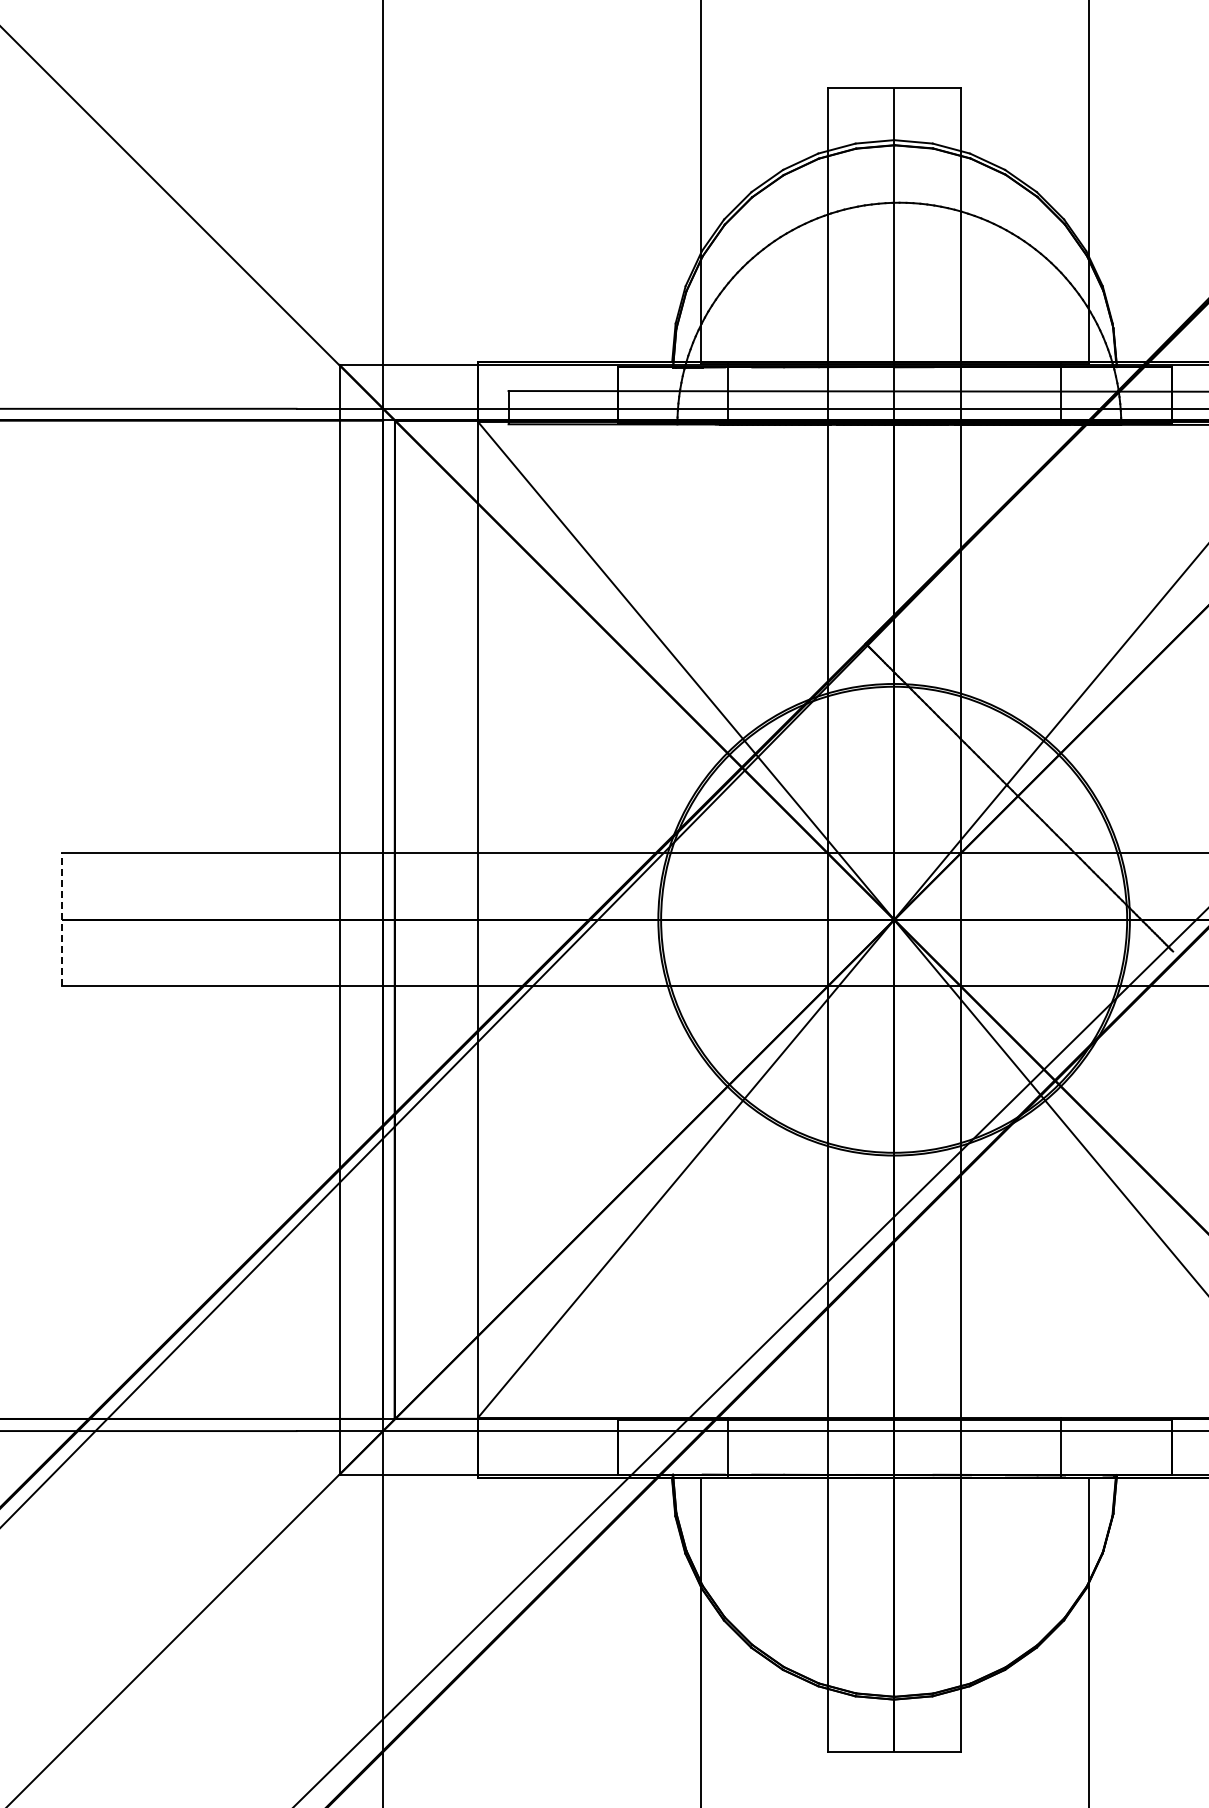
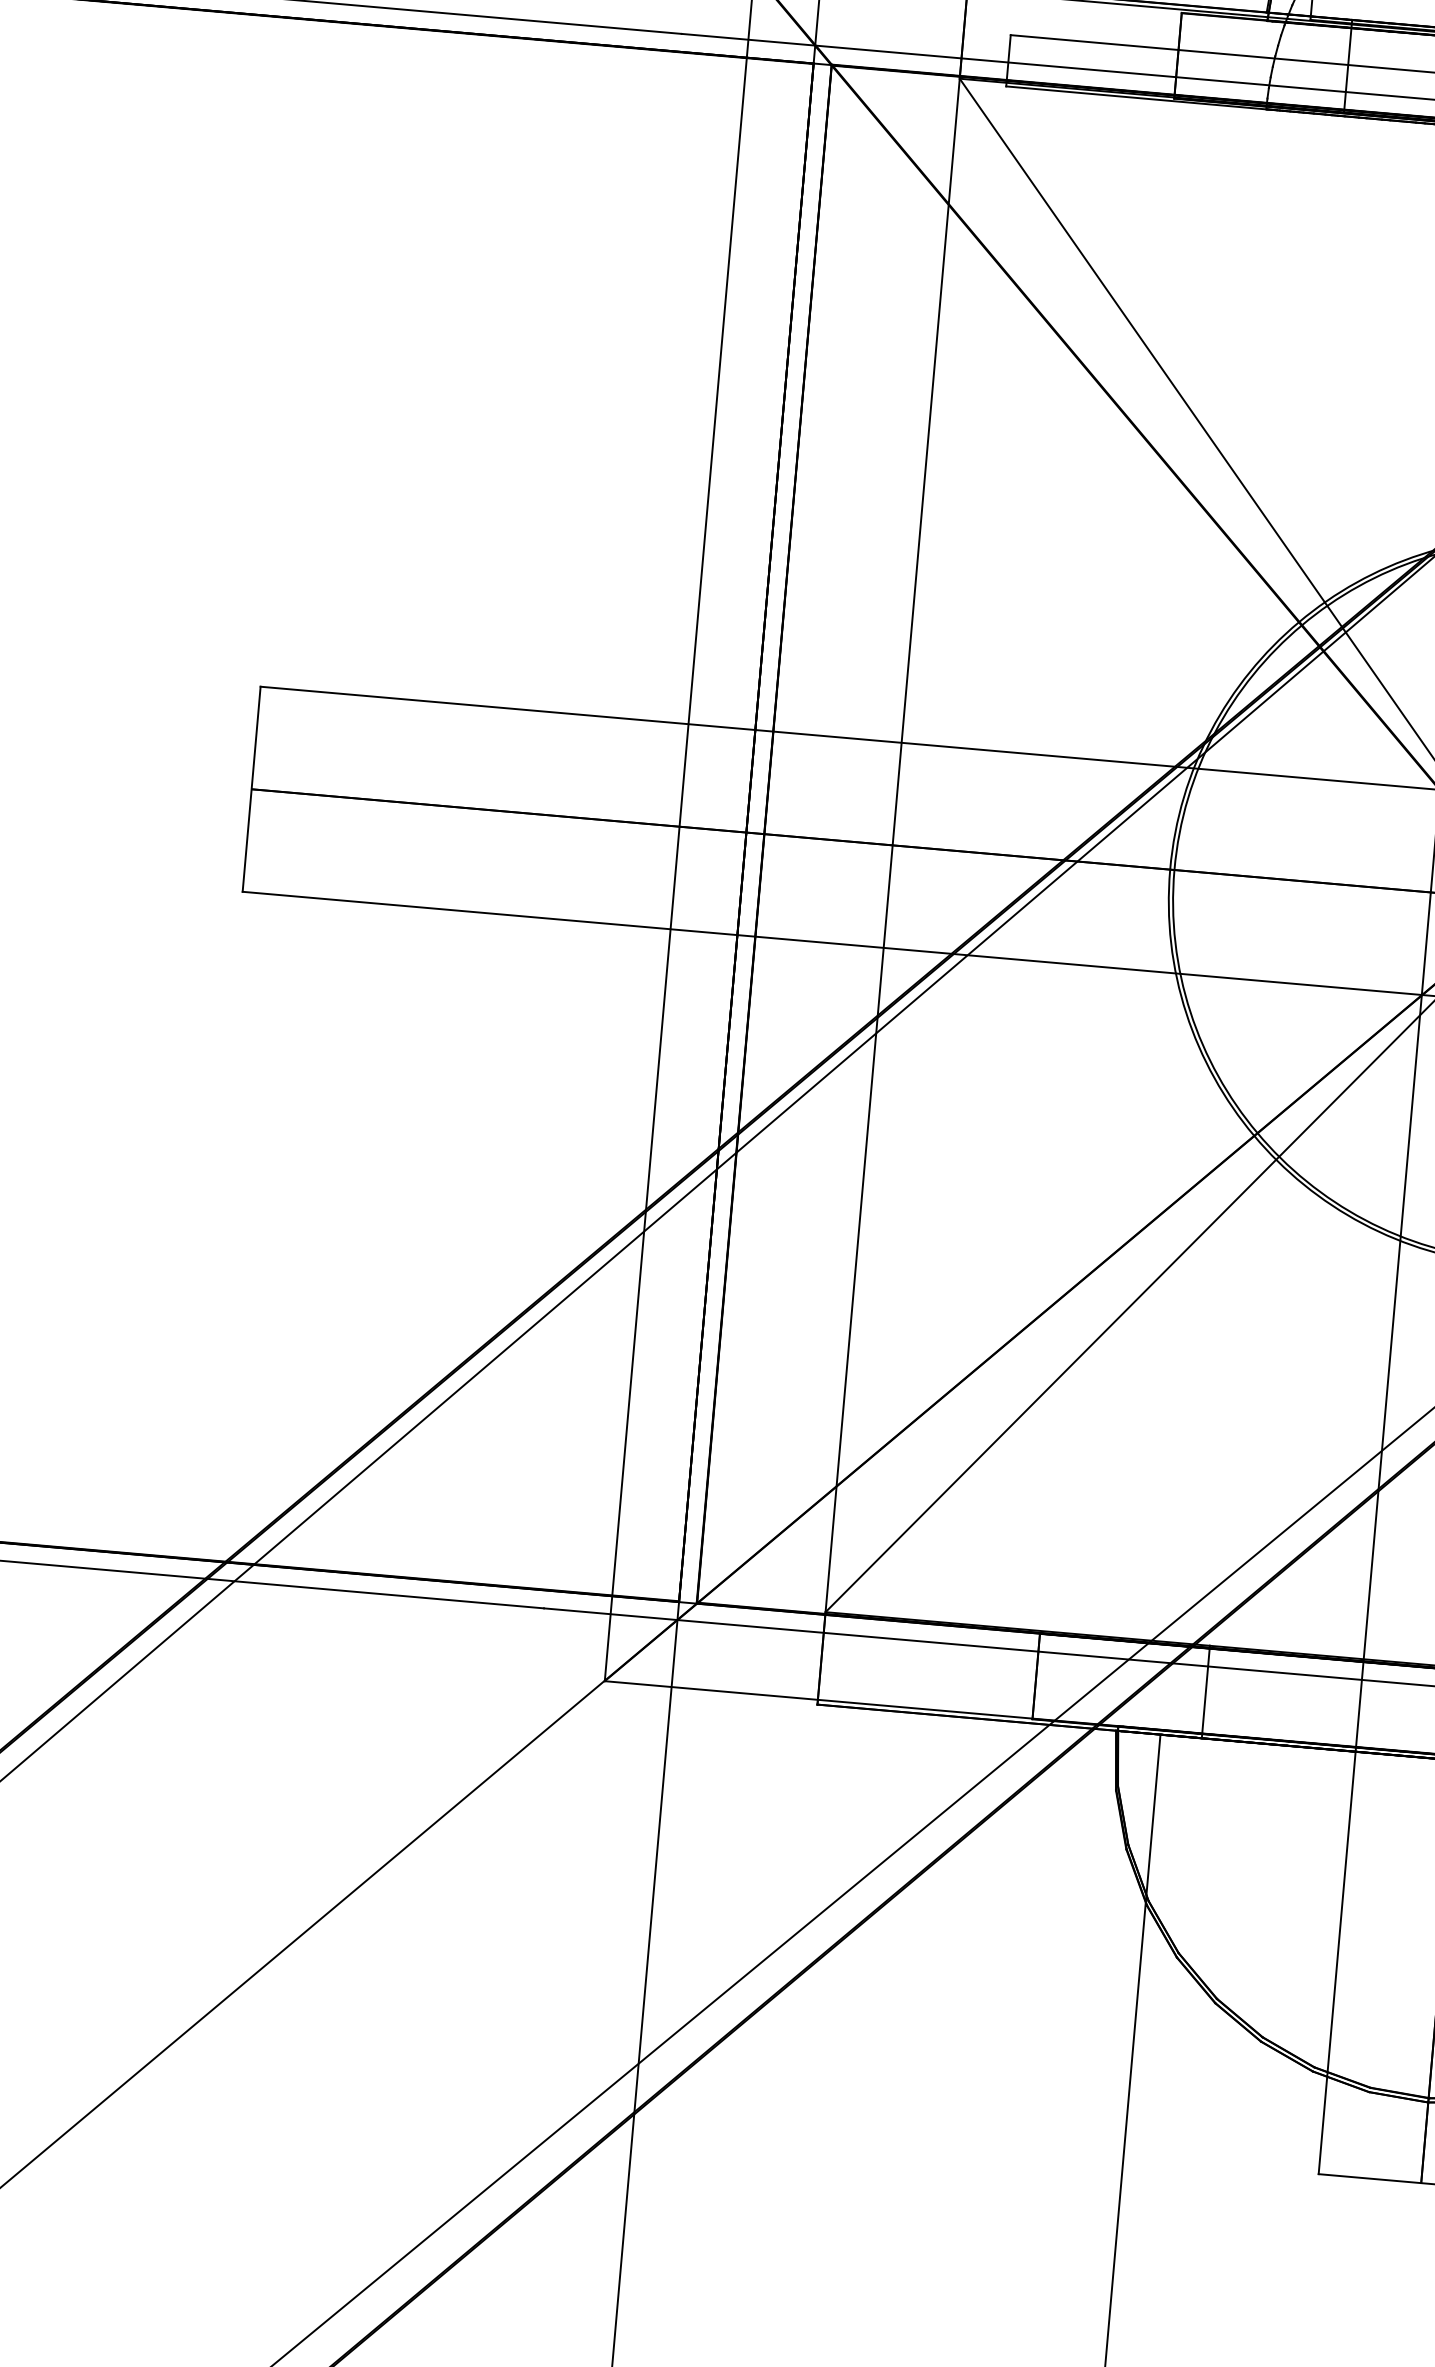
line: (61, 919) -> (251, 788), dashed -> solid

